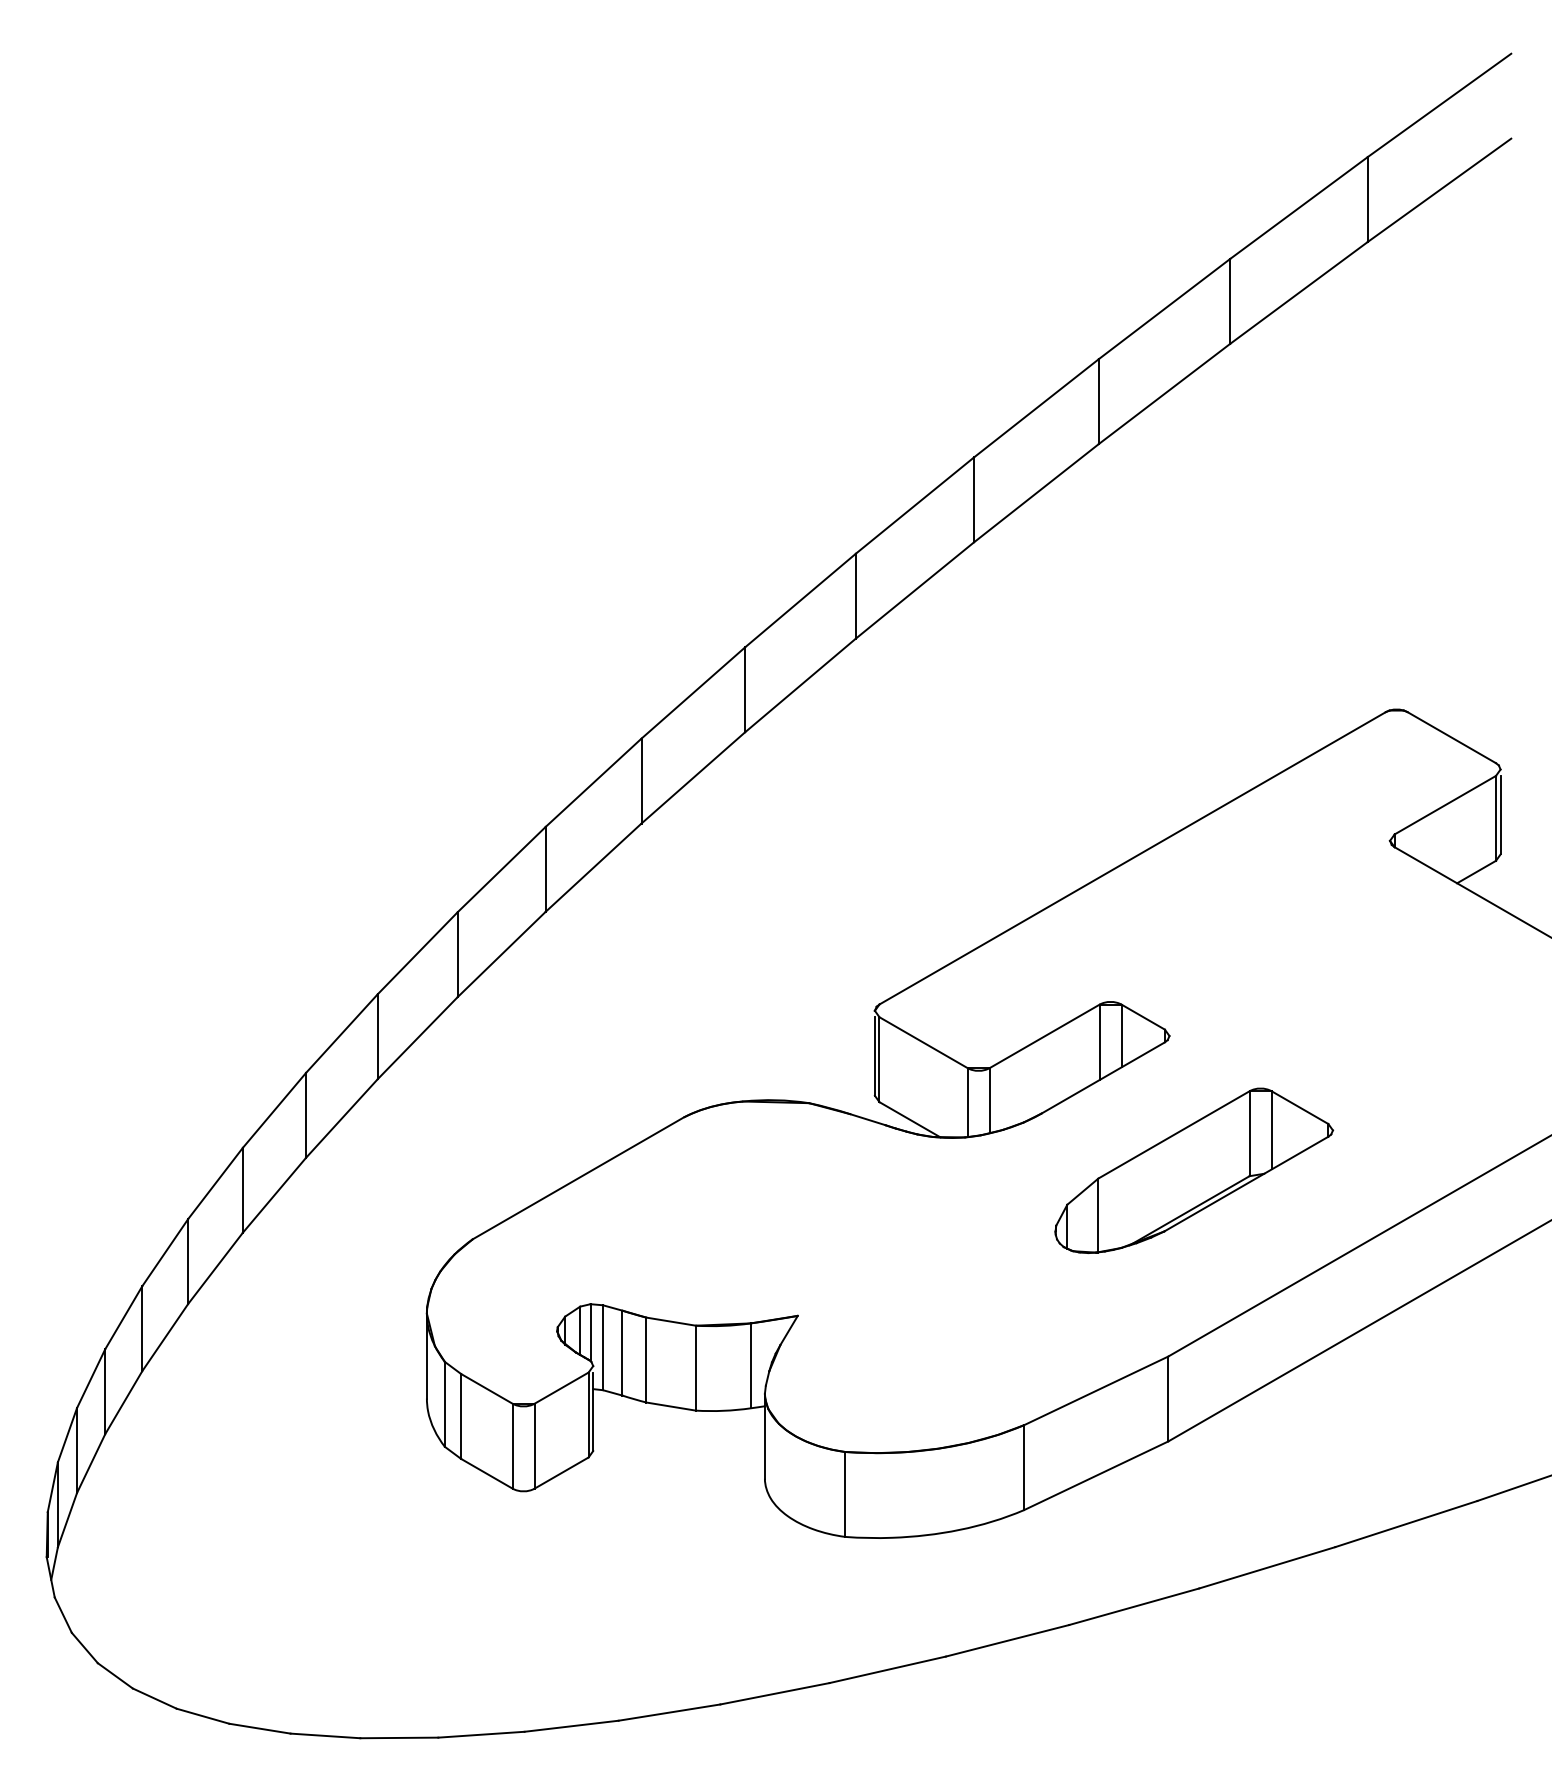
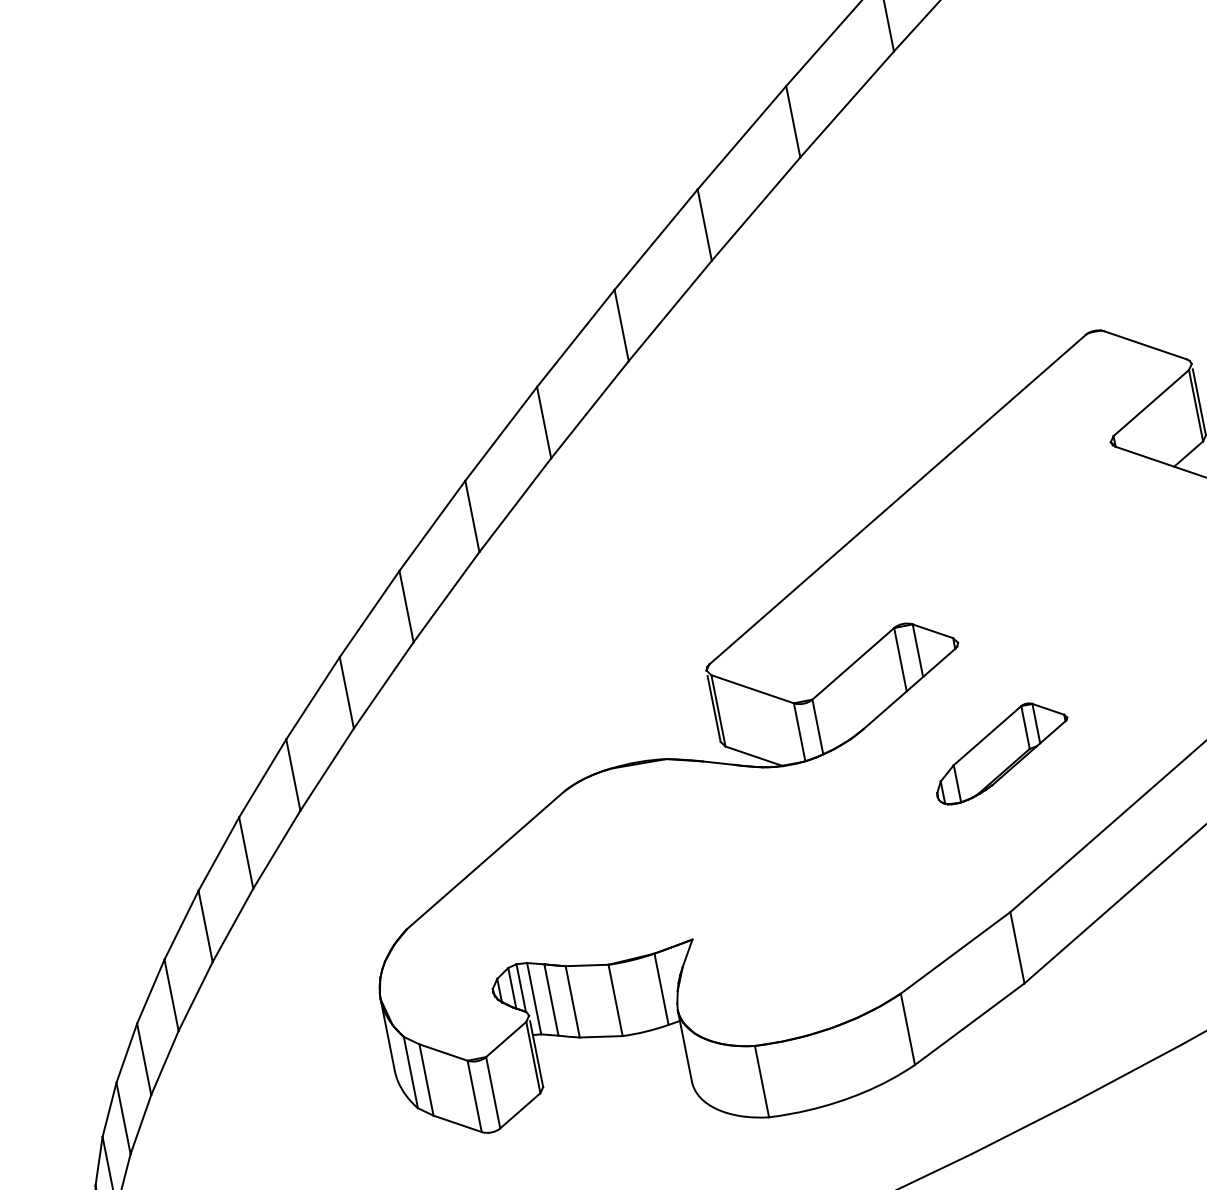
part: (1194, 1170) -> (1001, 751), size x0.6

